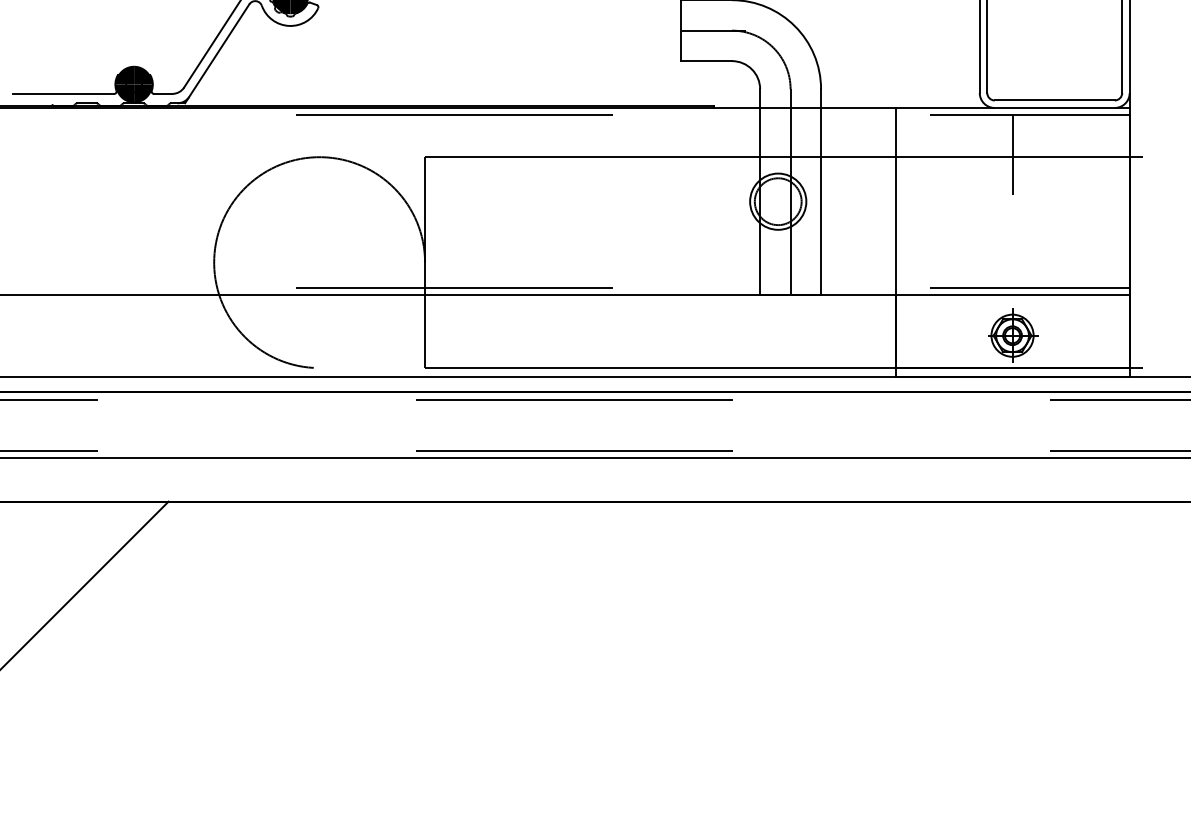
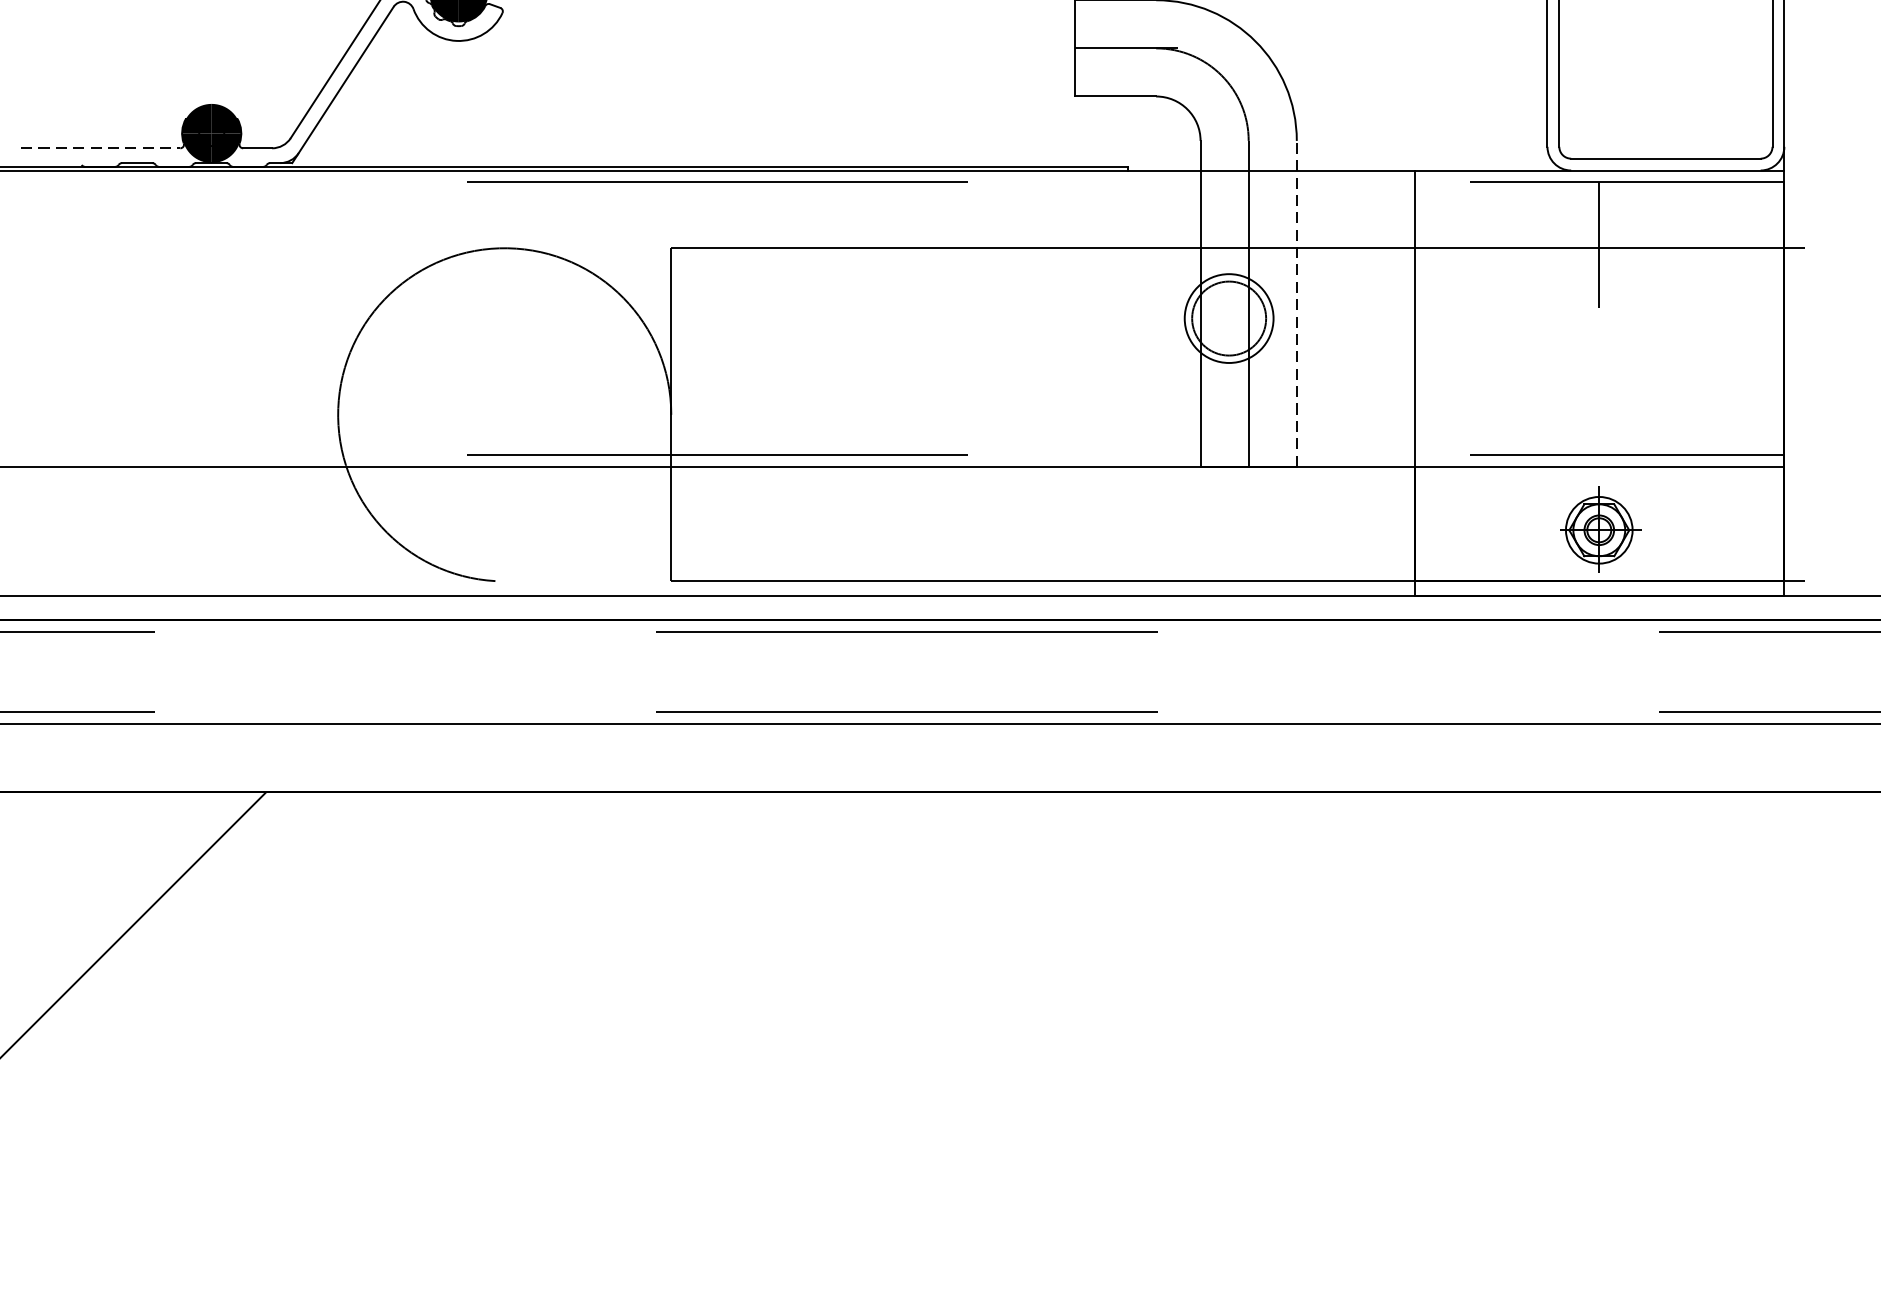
line: (64, 93) -> (101, 147), solid -> dashed
line: (821, 191) -> (1297, 302), solid -> dashed

